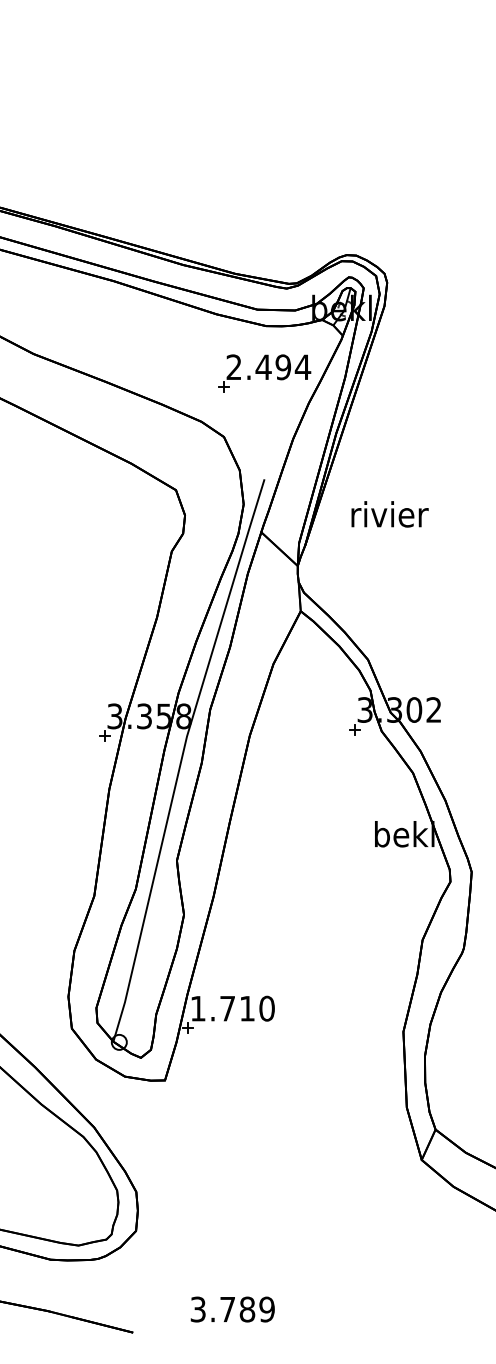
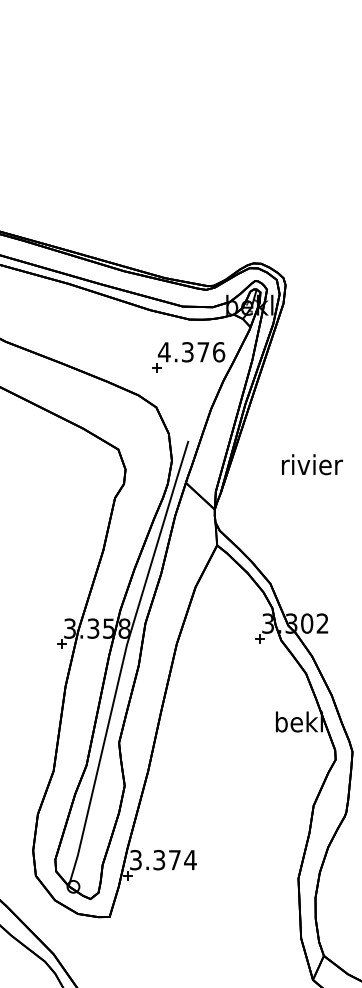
text: (268, 367) -> (191, 352), 2.494 -> 4.376
text: (389, 514) -> (311, 464), moved
text: (232, 1008) -> (163, 859), 1.710 -> 3.374

